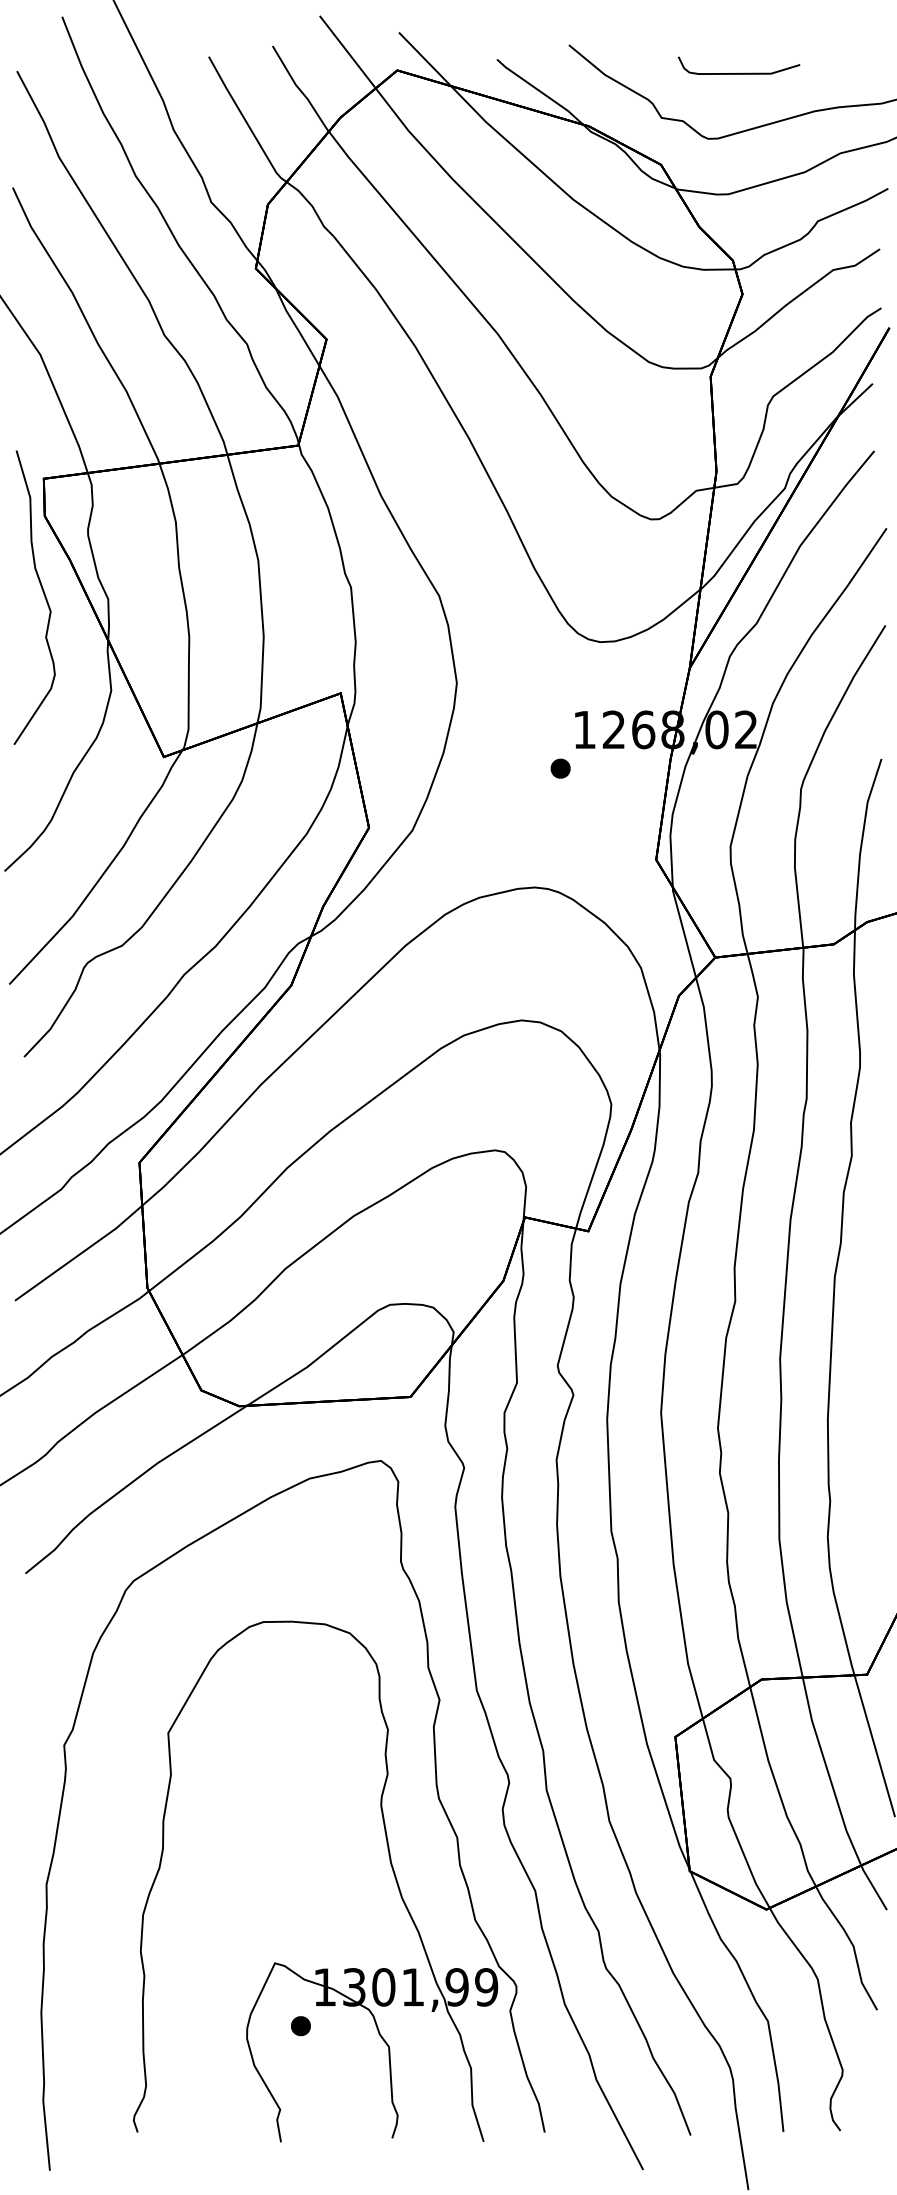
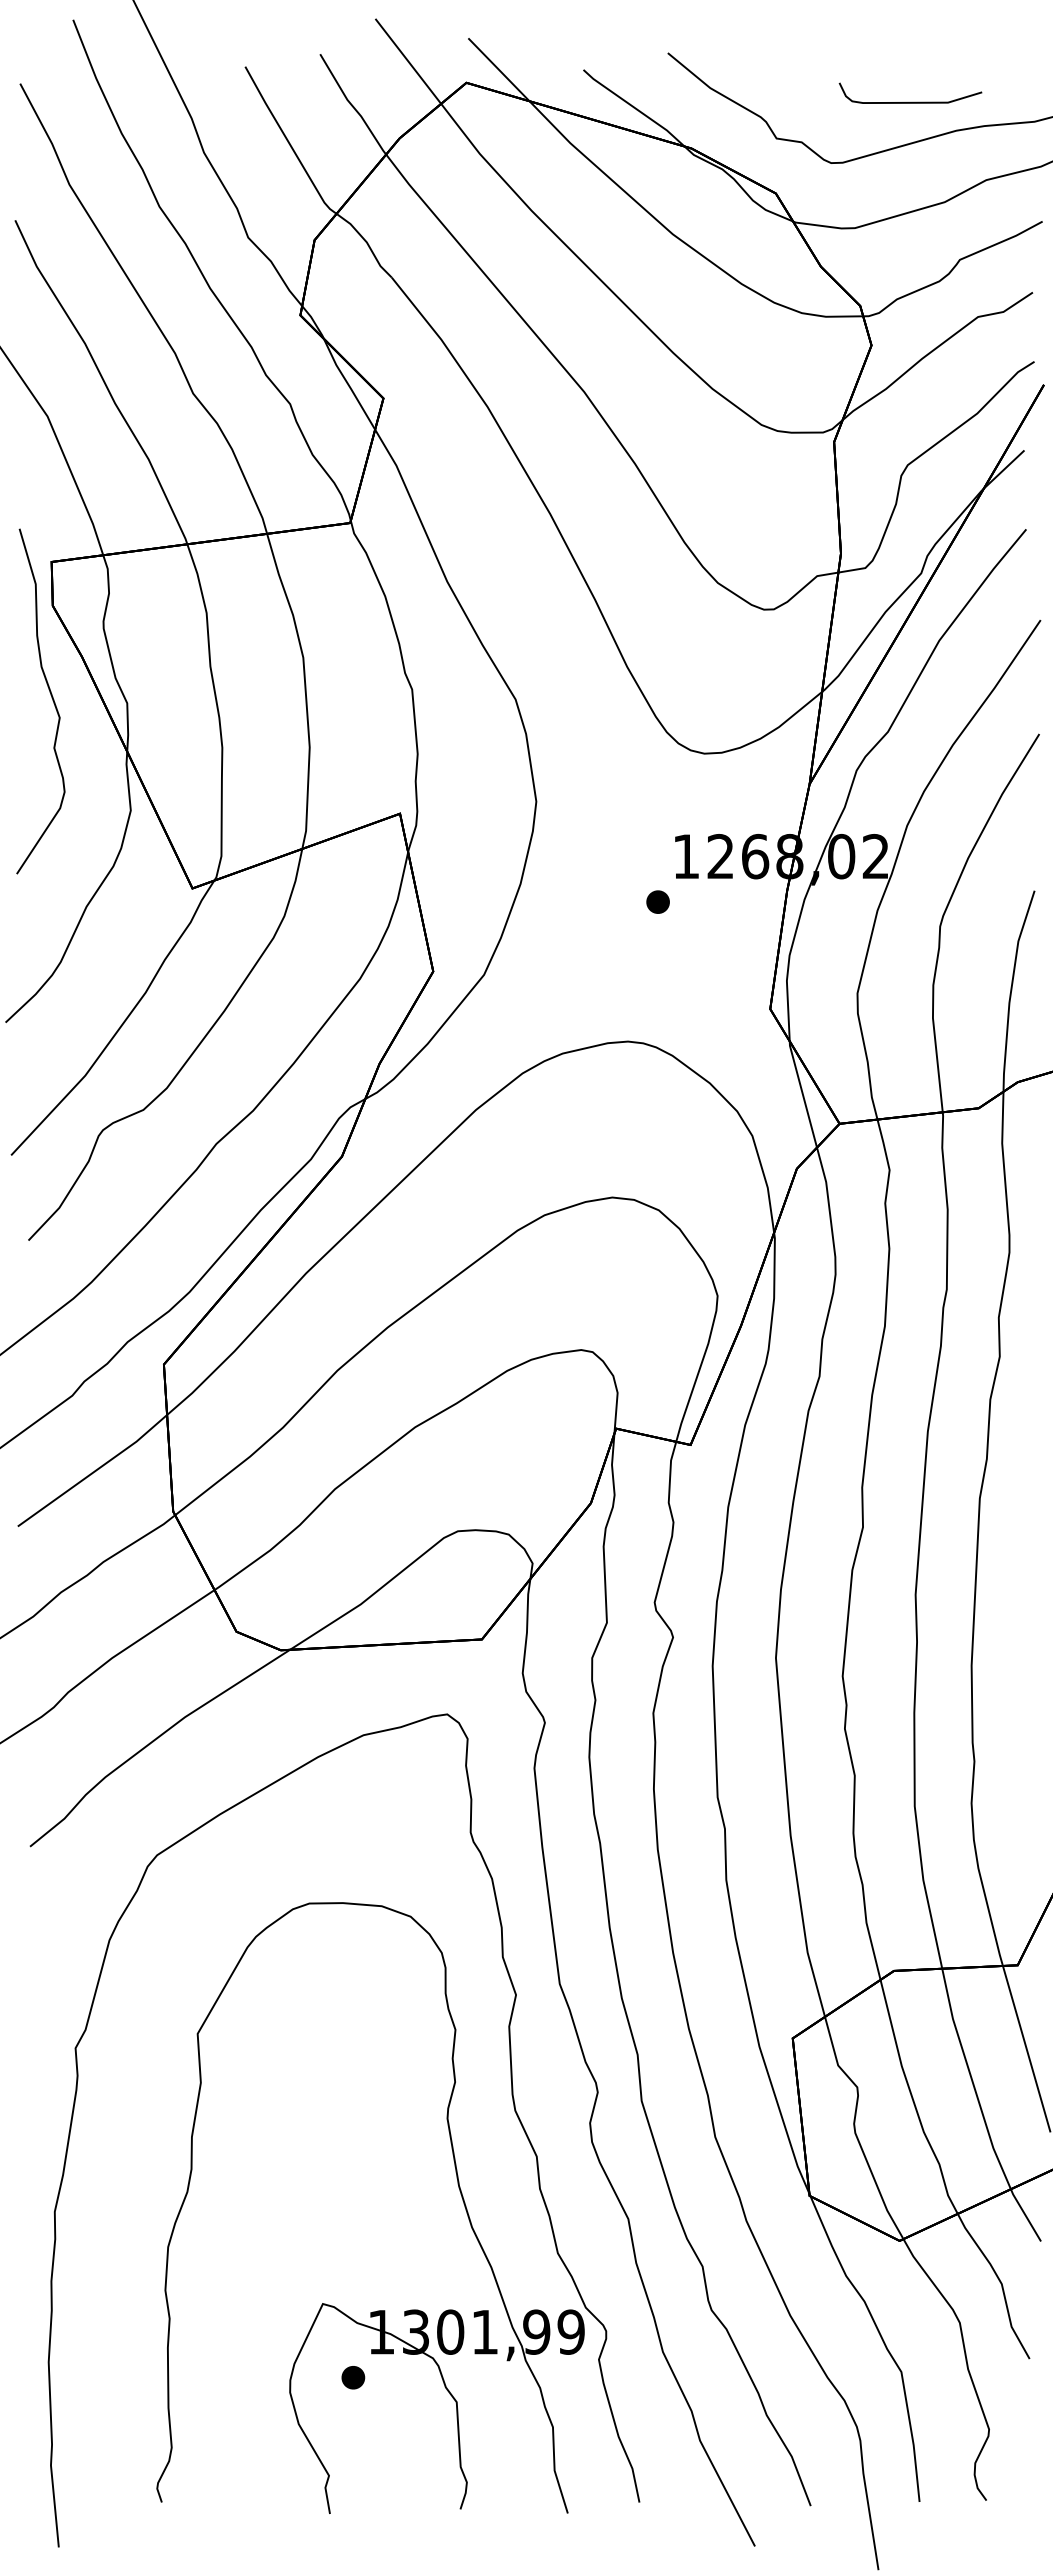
curve: (739, 72) -> (910, 101), moved

